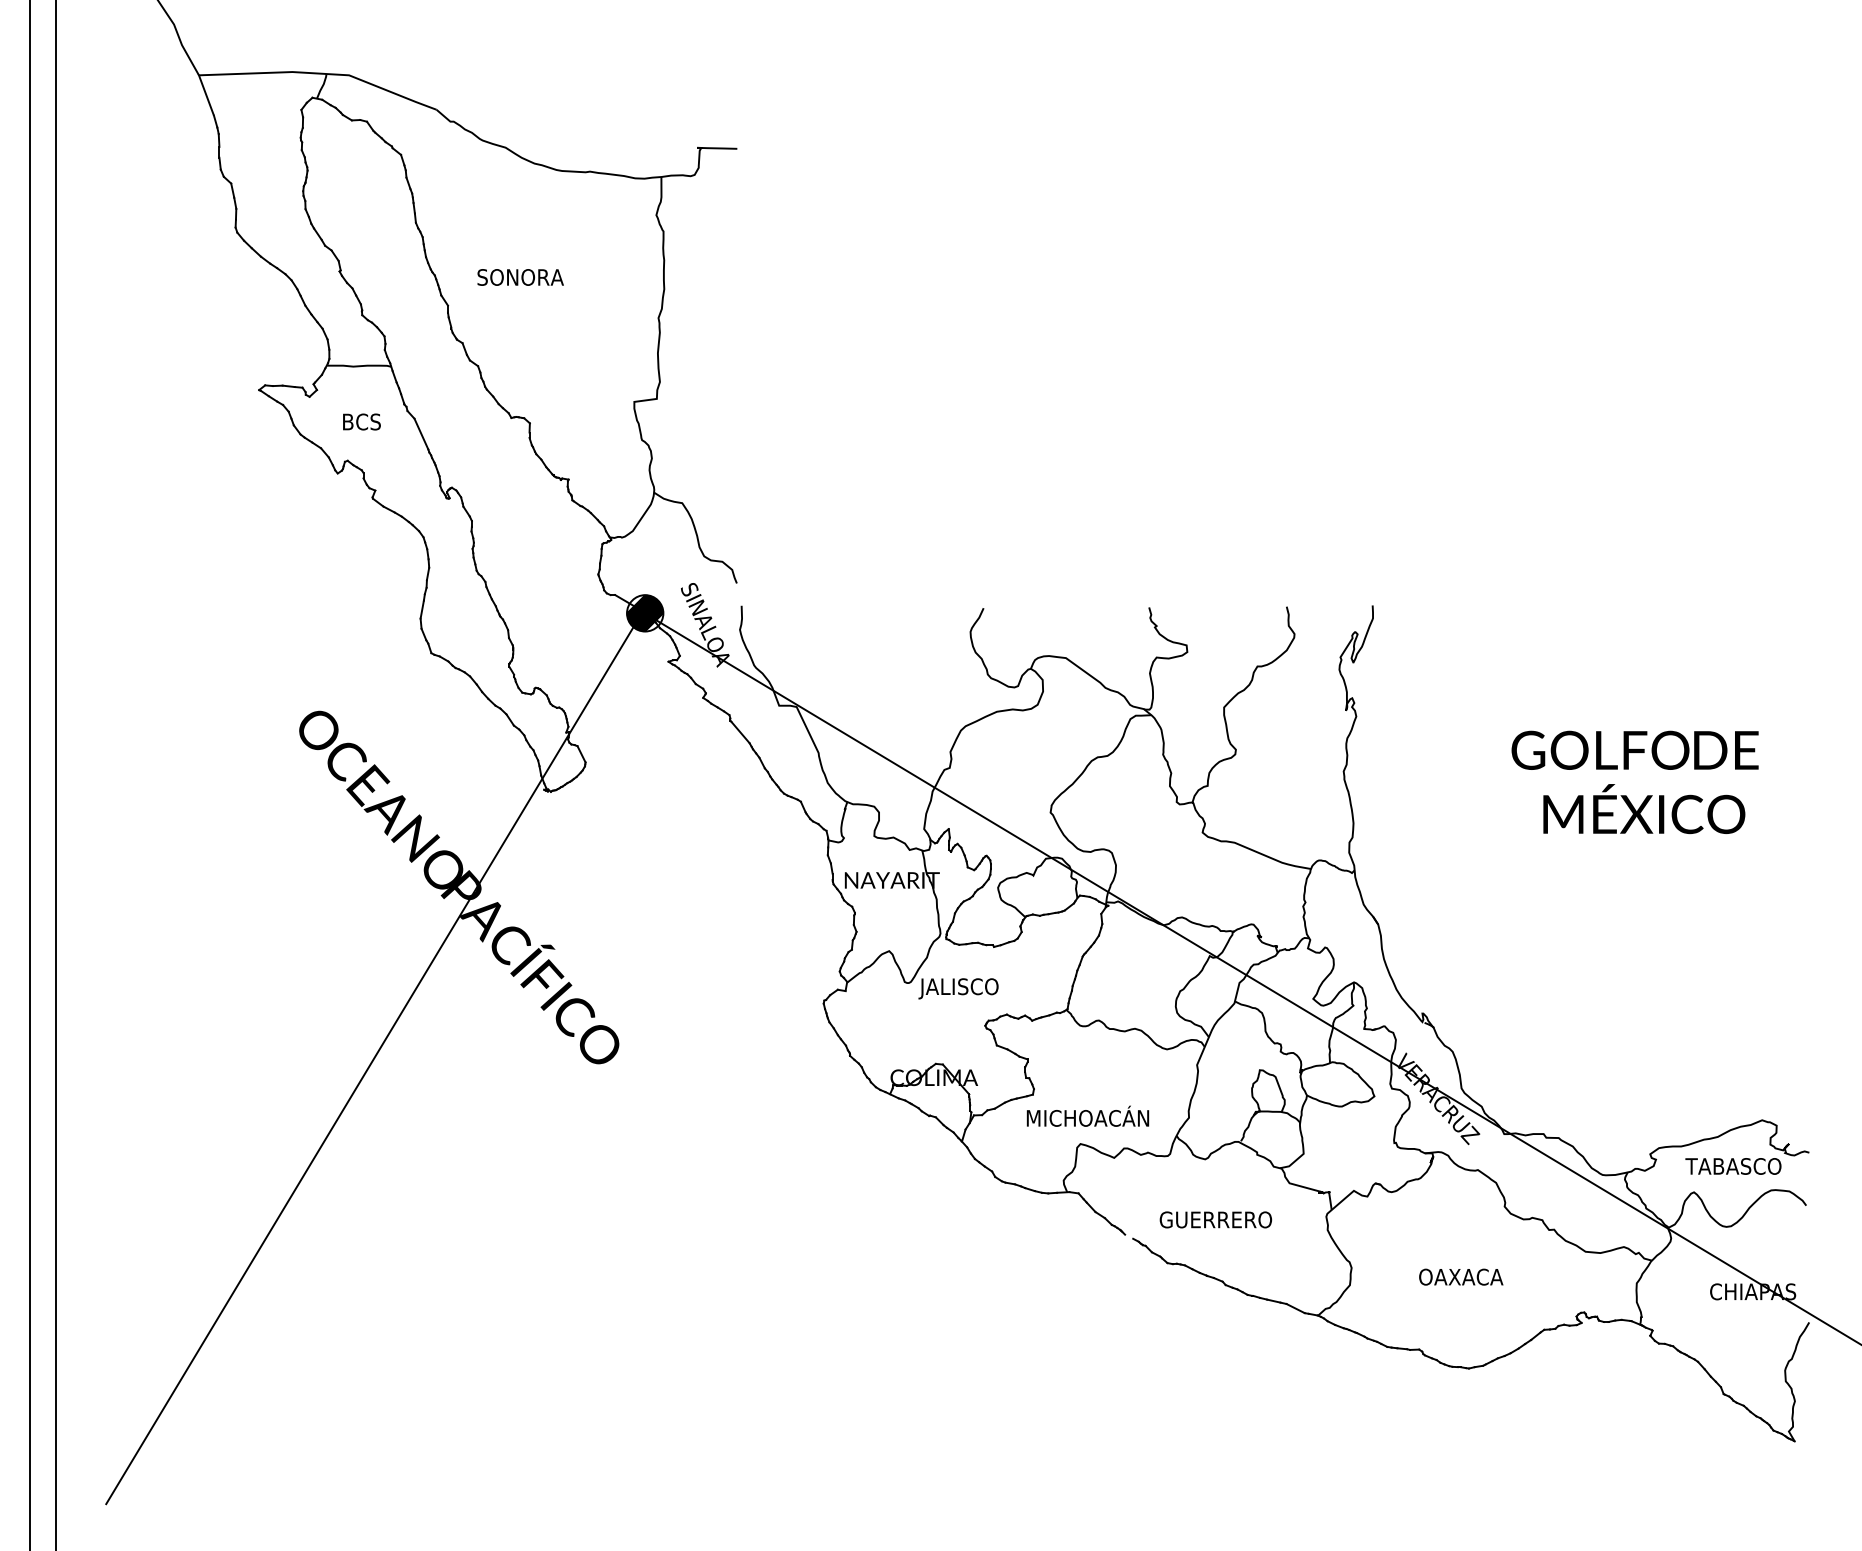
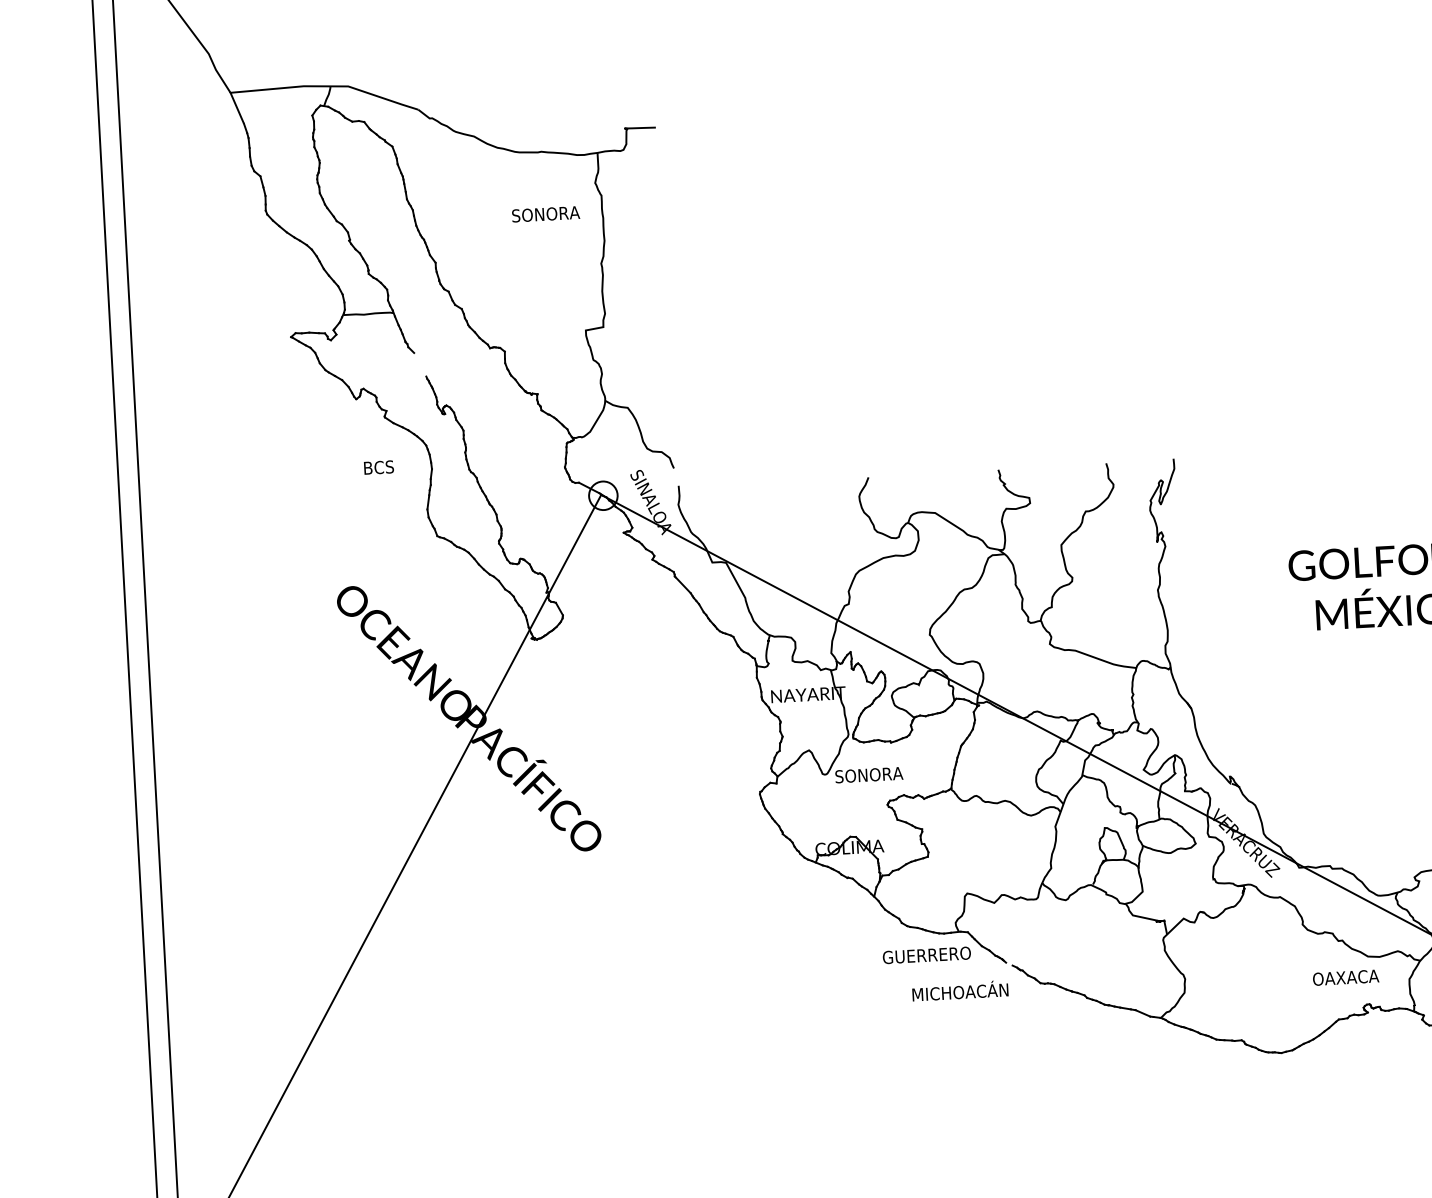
text: (520, 277) -> (545, 214), moved
text: (361, 421) -> (378, 467), moved
line: (421, 433) -> (420, 364), removed
hatch: (645, 613) -> (603, 495), removed
text: (962, 988) -> (868, 776), JALISCO -> SONORA
text: (1087, 1115) -> (959, 990), moved
text: (1215, 1219) -> (926, 955), moved
text: (1461, 1276) -> (1346, 977), moved

